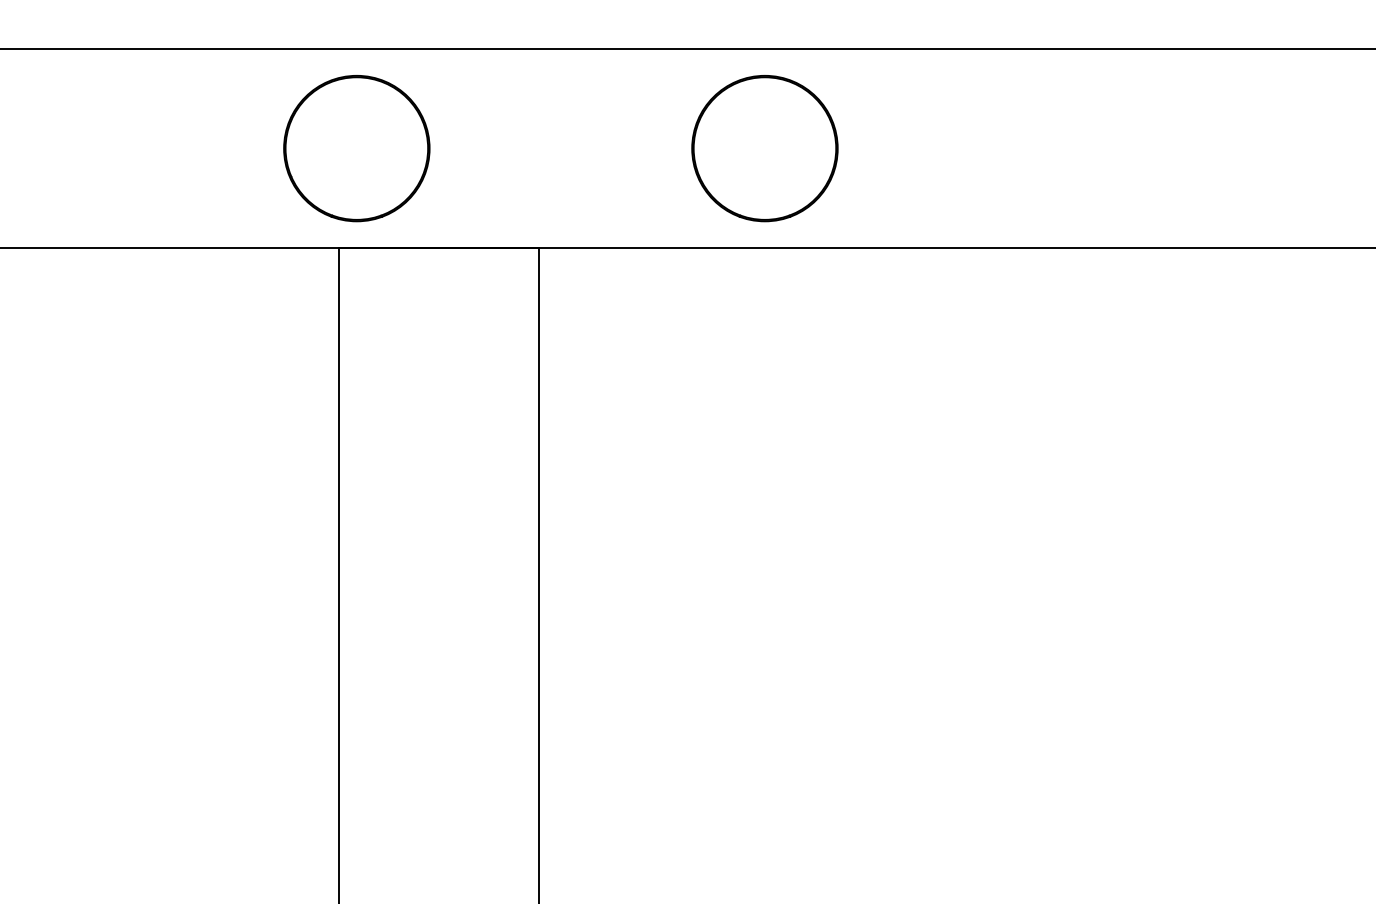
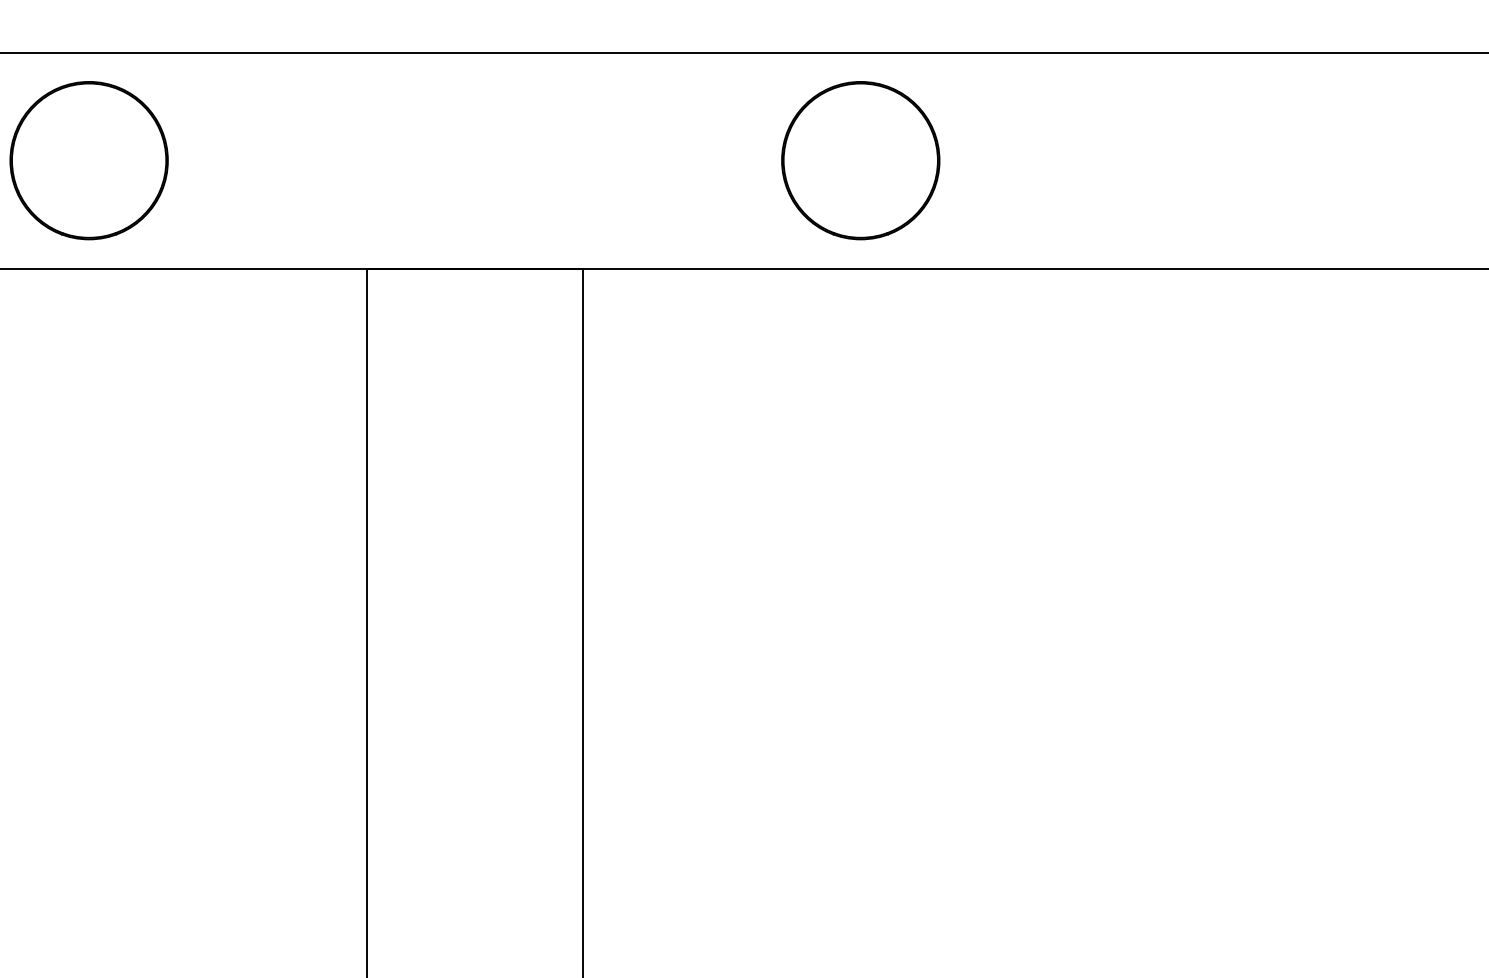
part: (356, 148) -> (88, 160), moved
part: (764, 148) -> (860, 160), moved

